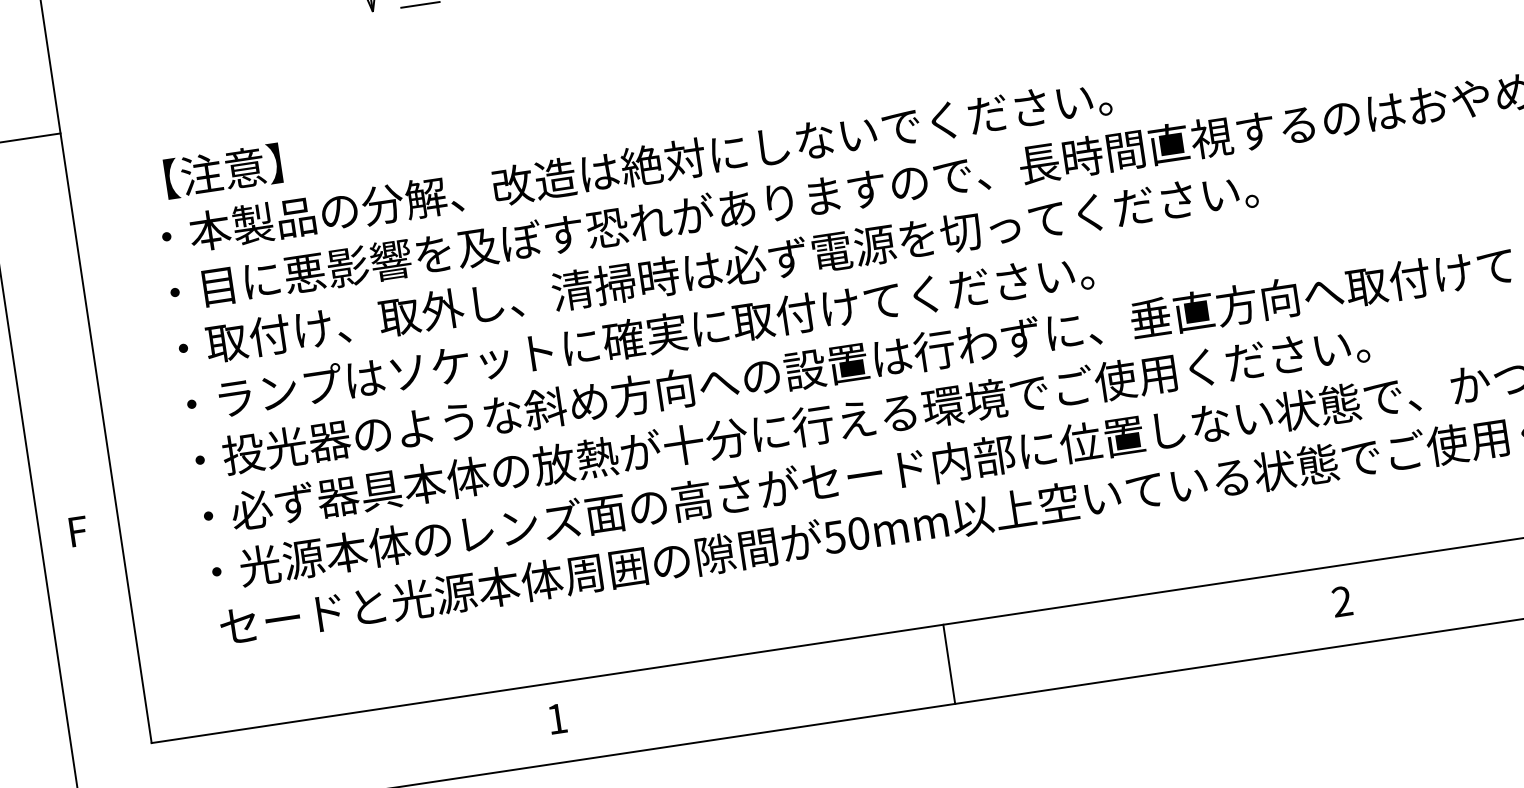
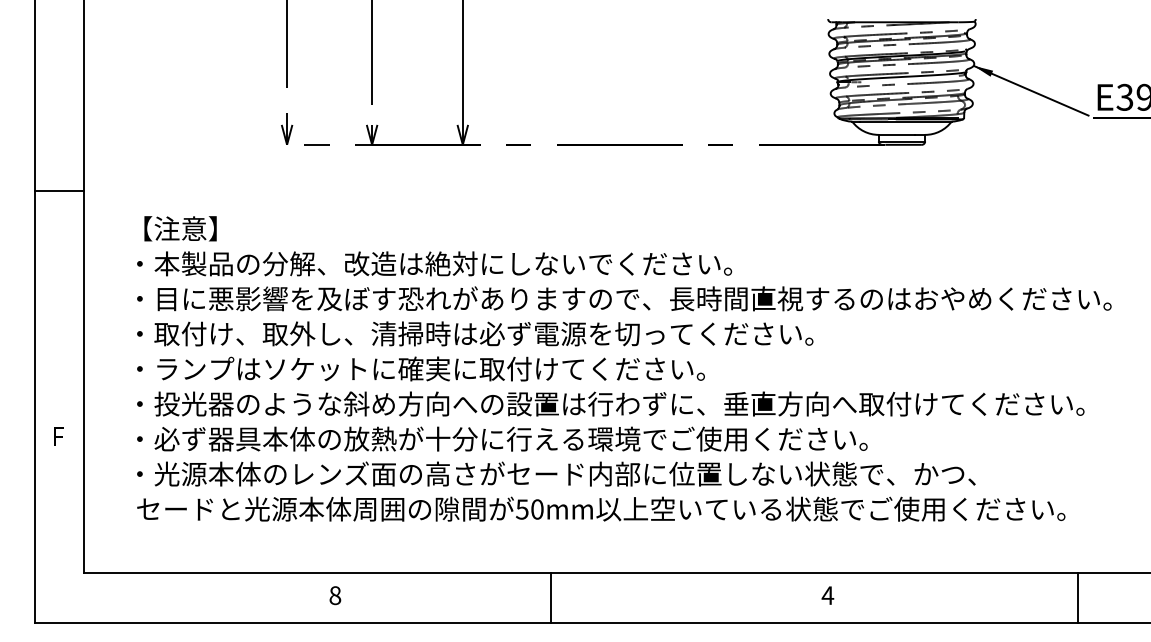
text: (1341, 601) -> (827, 595), 2 -> 4
line: (948, 663) -> (550, 597), moved
text: (557, 718) -> (335, 595), 1 -> 8

